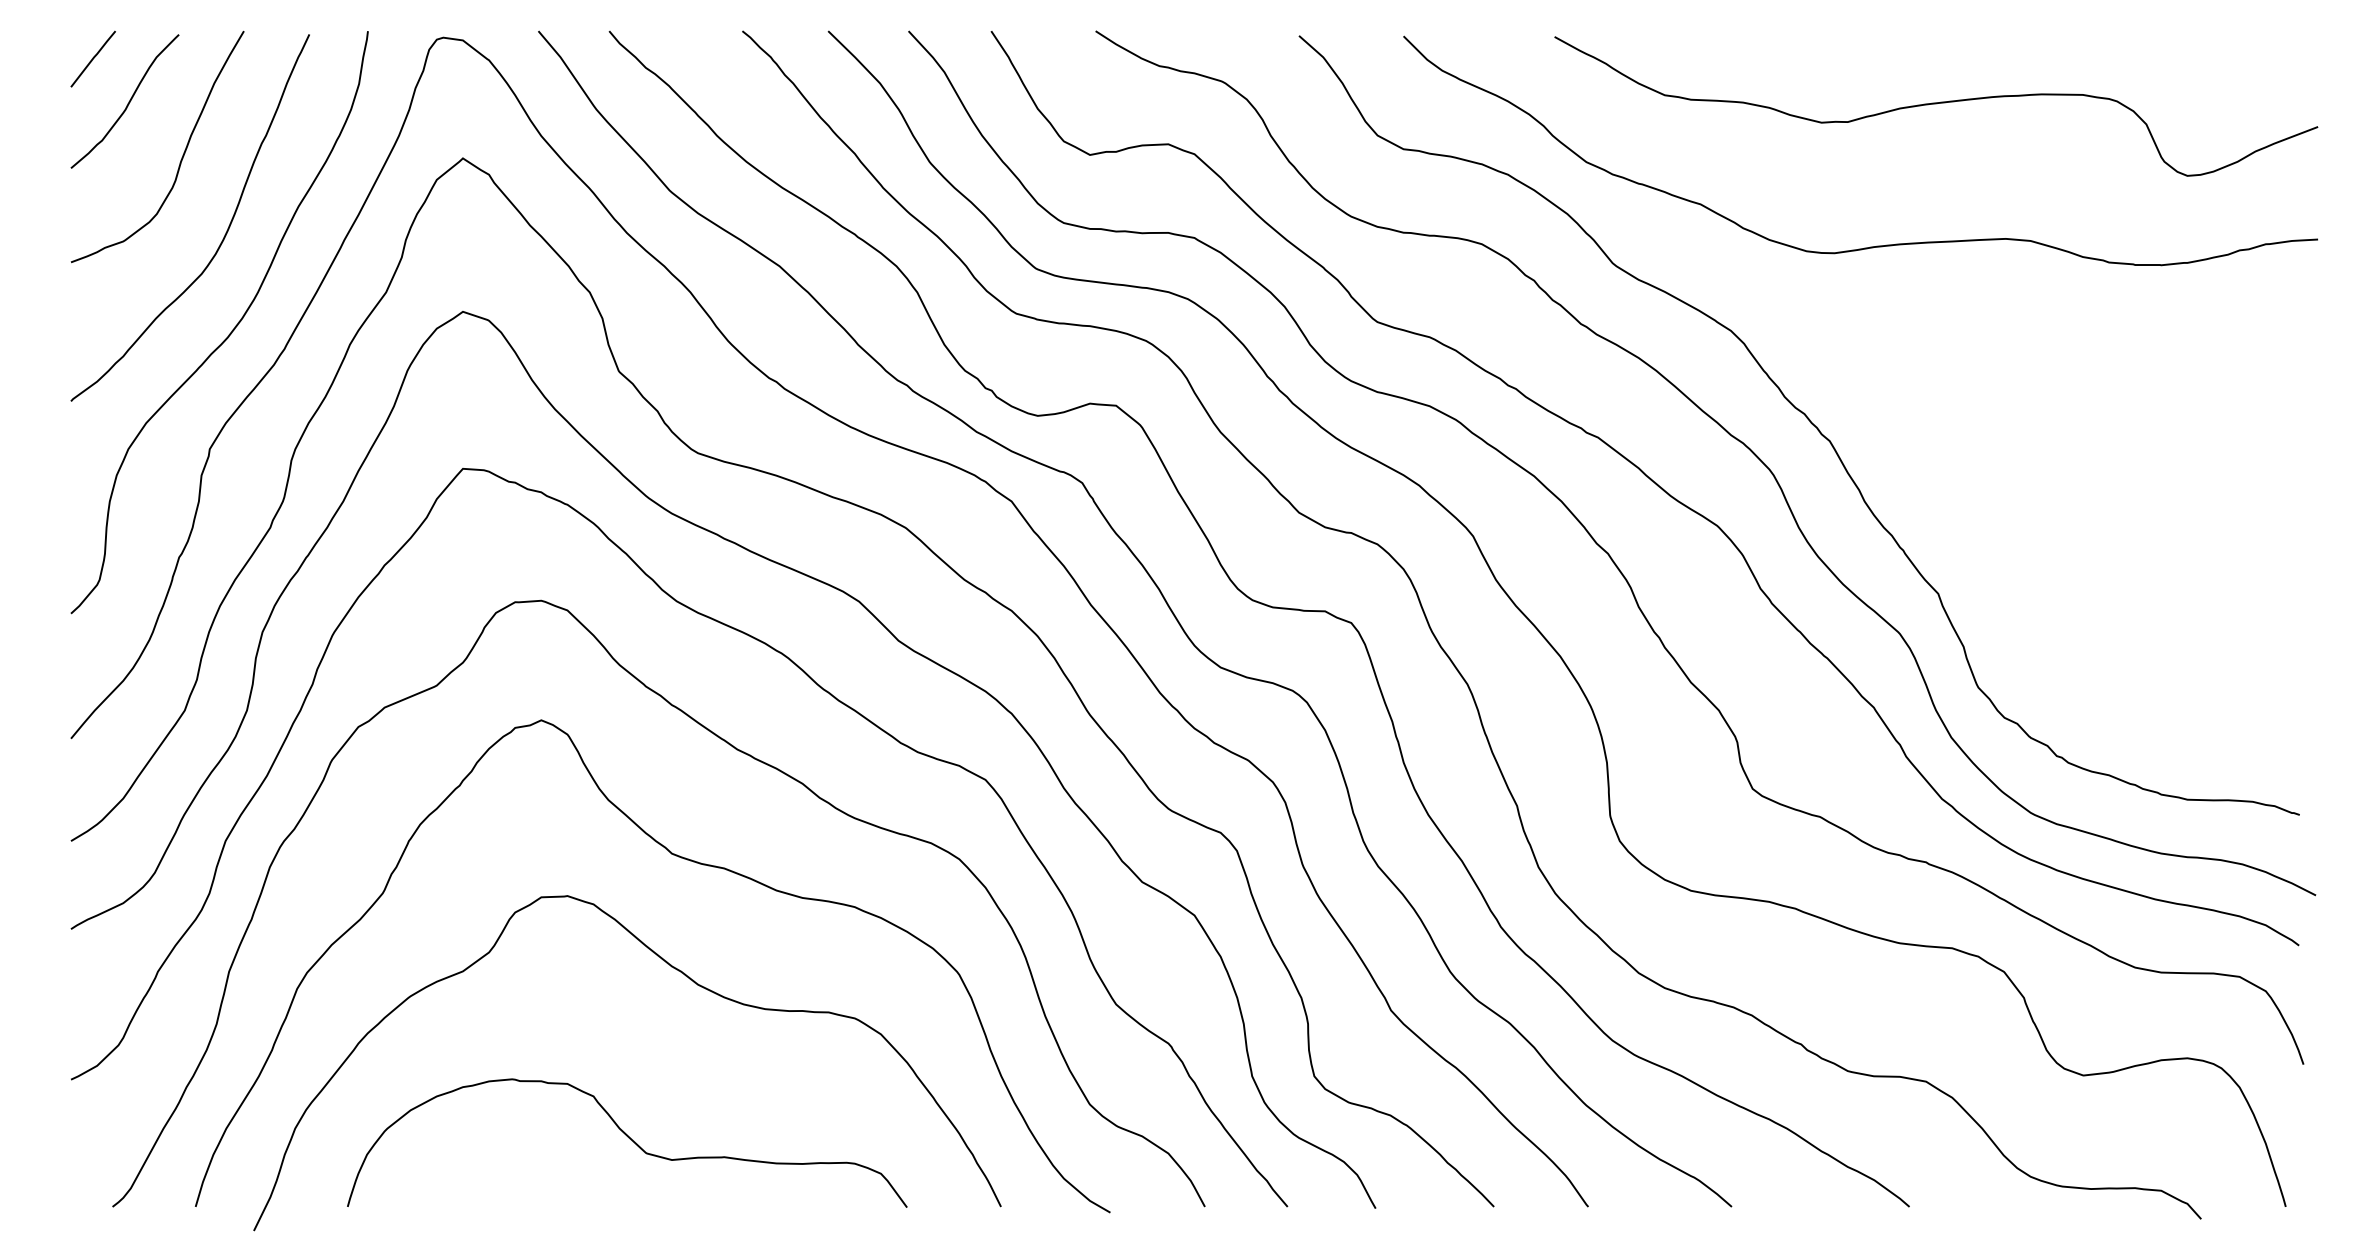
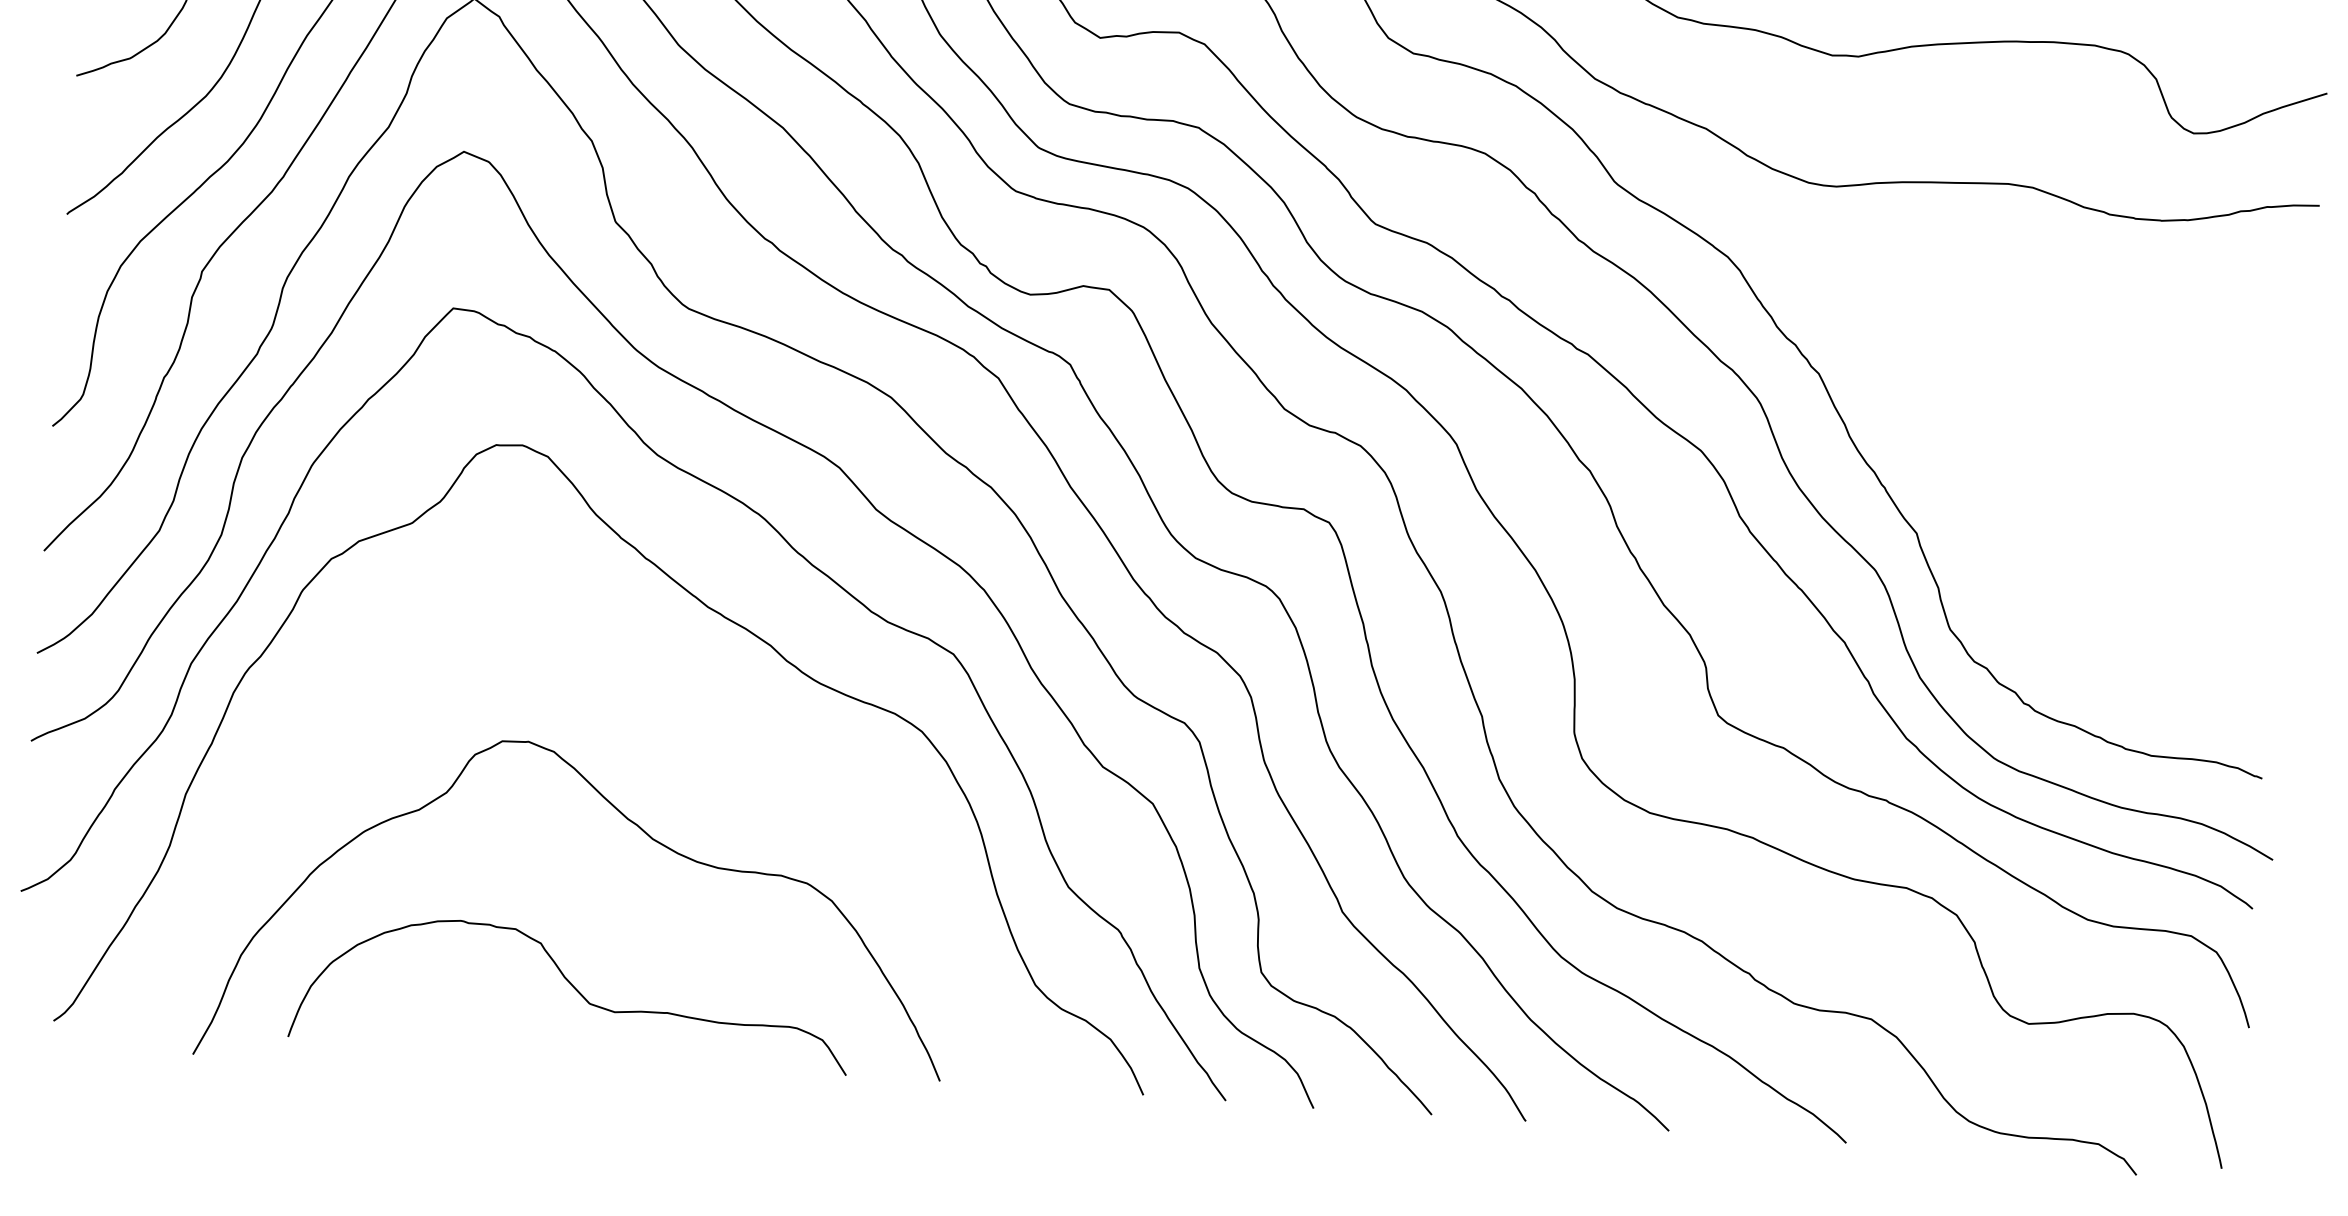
curve: (687, 860) -> (650, 714), removed

